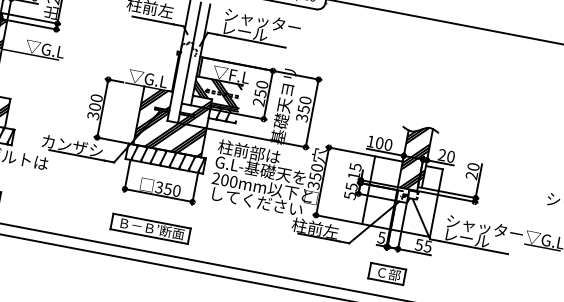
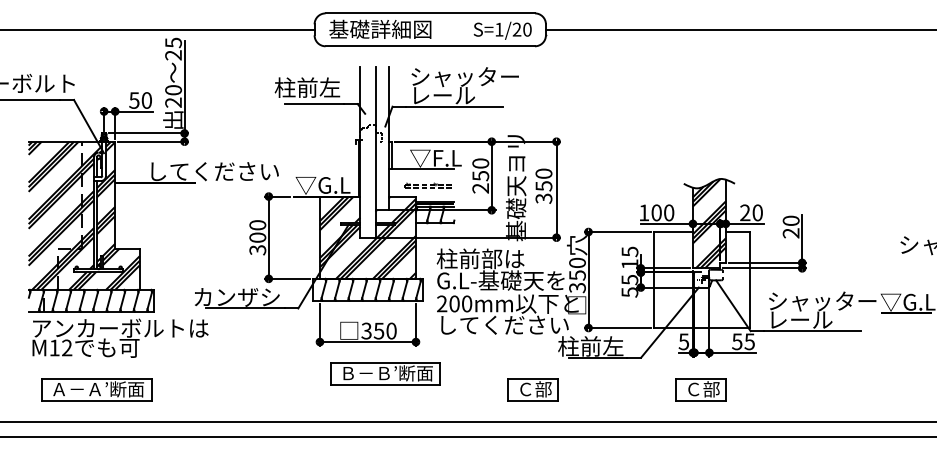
text: (72, 54) -> (212, 171), ▽G.L -> してください
hatch: (217, 92) -> (421, 185), removed
part: (150, 228) -> (385, 373), moved
part: (268, 251) -> (532, 389), added

